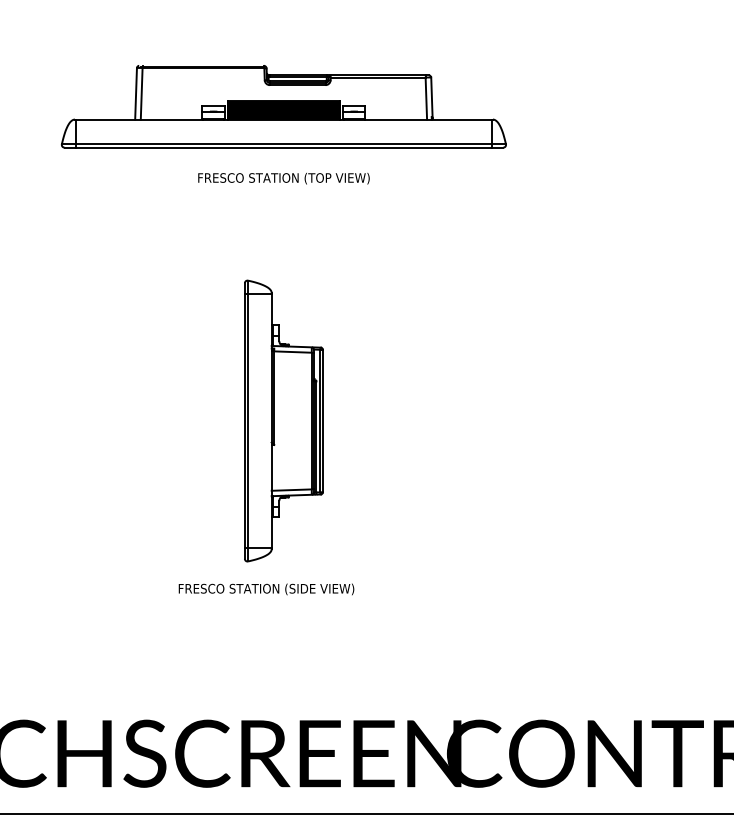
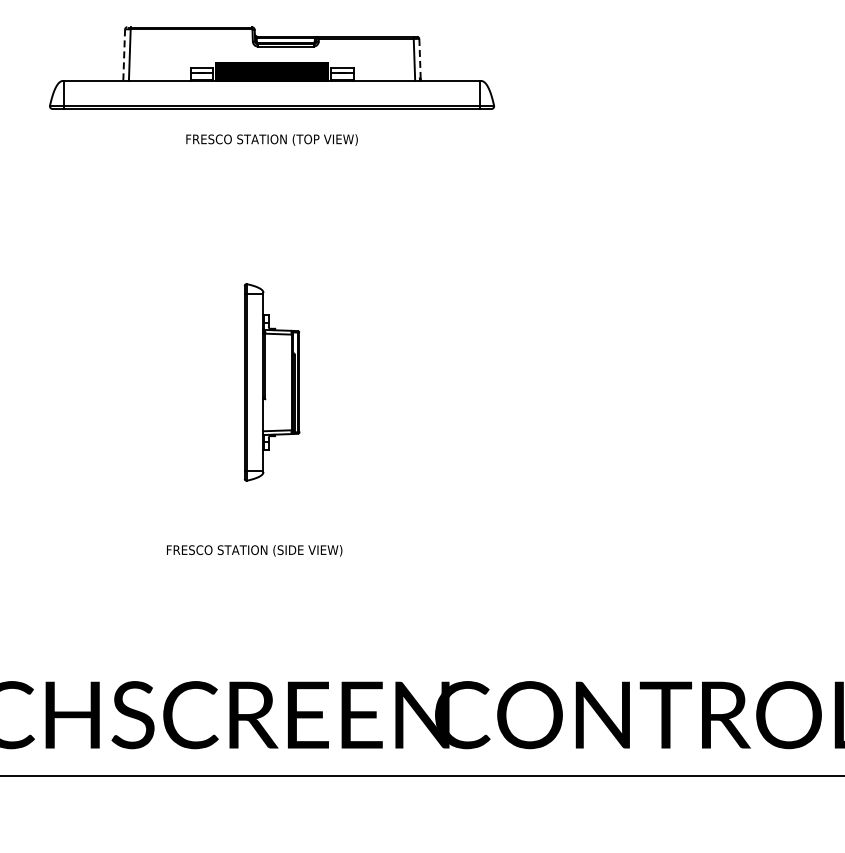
line: (136, 94) -> (124, 55), solid -> dashed
line: (432, 97) -> (420, 58), solid -> dashed
part: (283, 421) -> (271, 382), size x0.7

